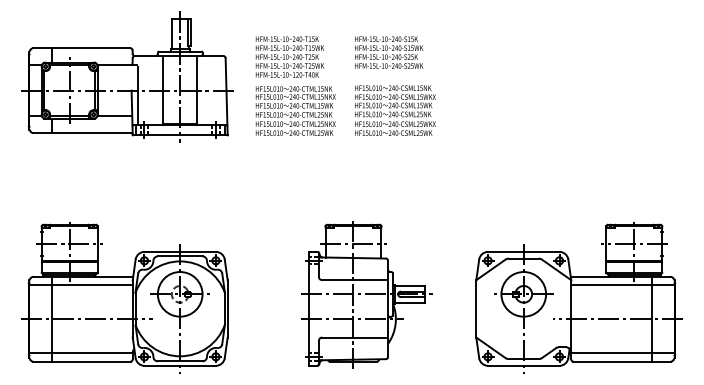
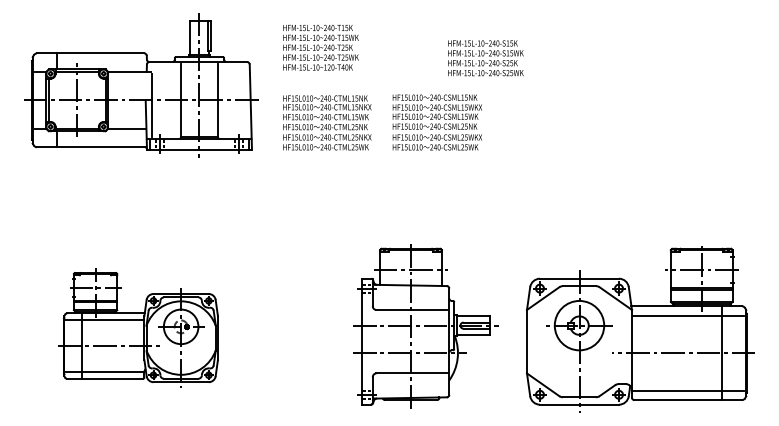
text: (389, 52) -> (486, 58), moved
text: (289, 56) -> (320, 47), moved
part: (366, 294) -> (425, 325), moved
part: (124, 297) -> (137, 329), size x0.7

